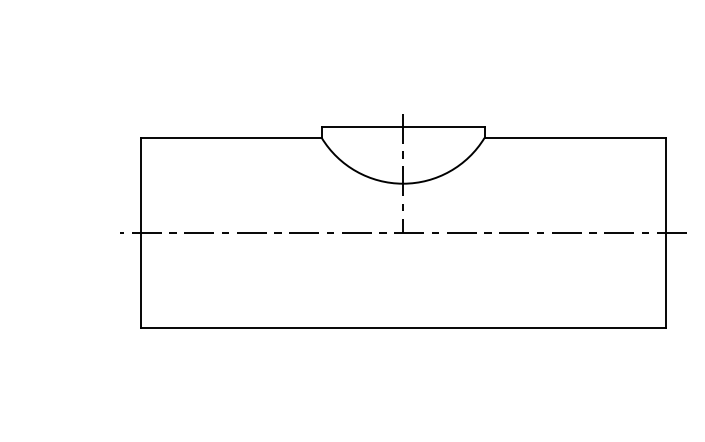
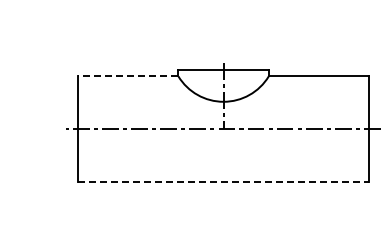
line: (229, 138) -> (127, 76), solid -> dashed
line: (402, 329) -> (223, 182), solid -> dashed

